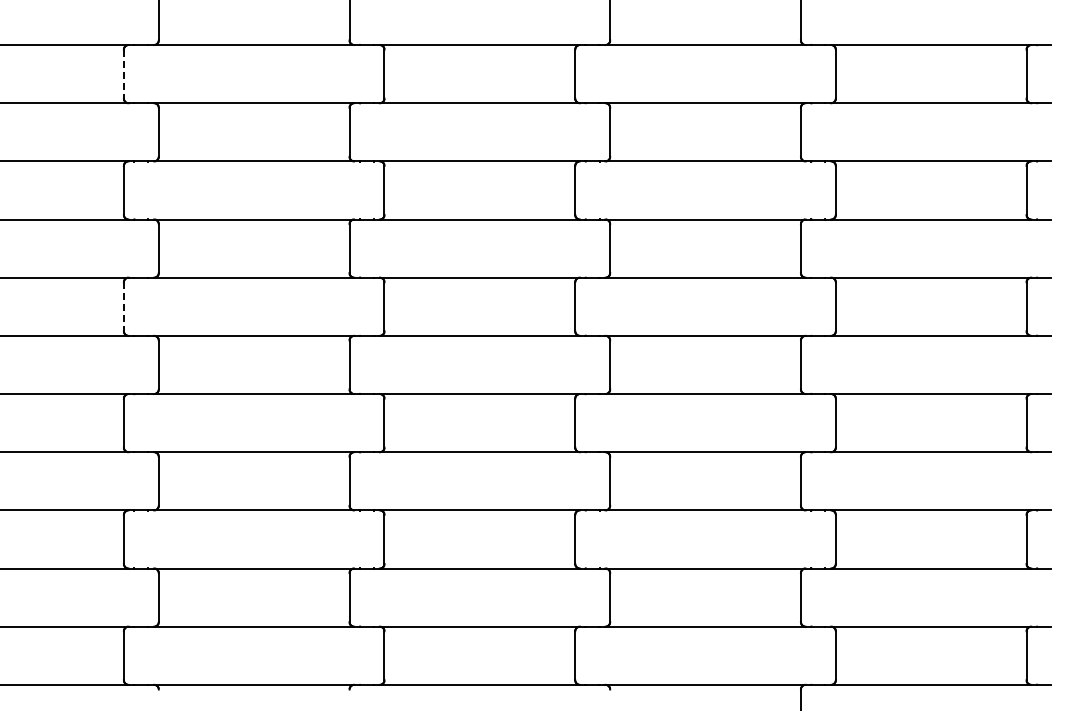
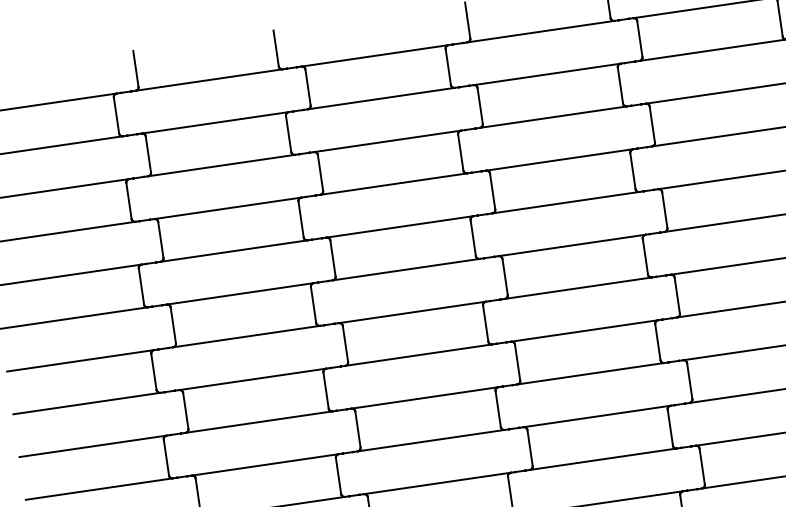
line: (123, 74) -> (116, 115), dashed -> solid
line: (123, 307) -> (141, 287), dashed -> solid

